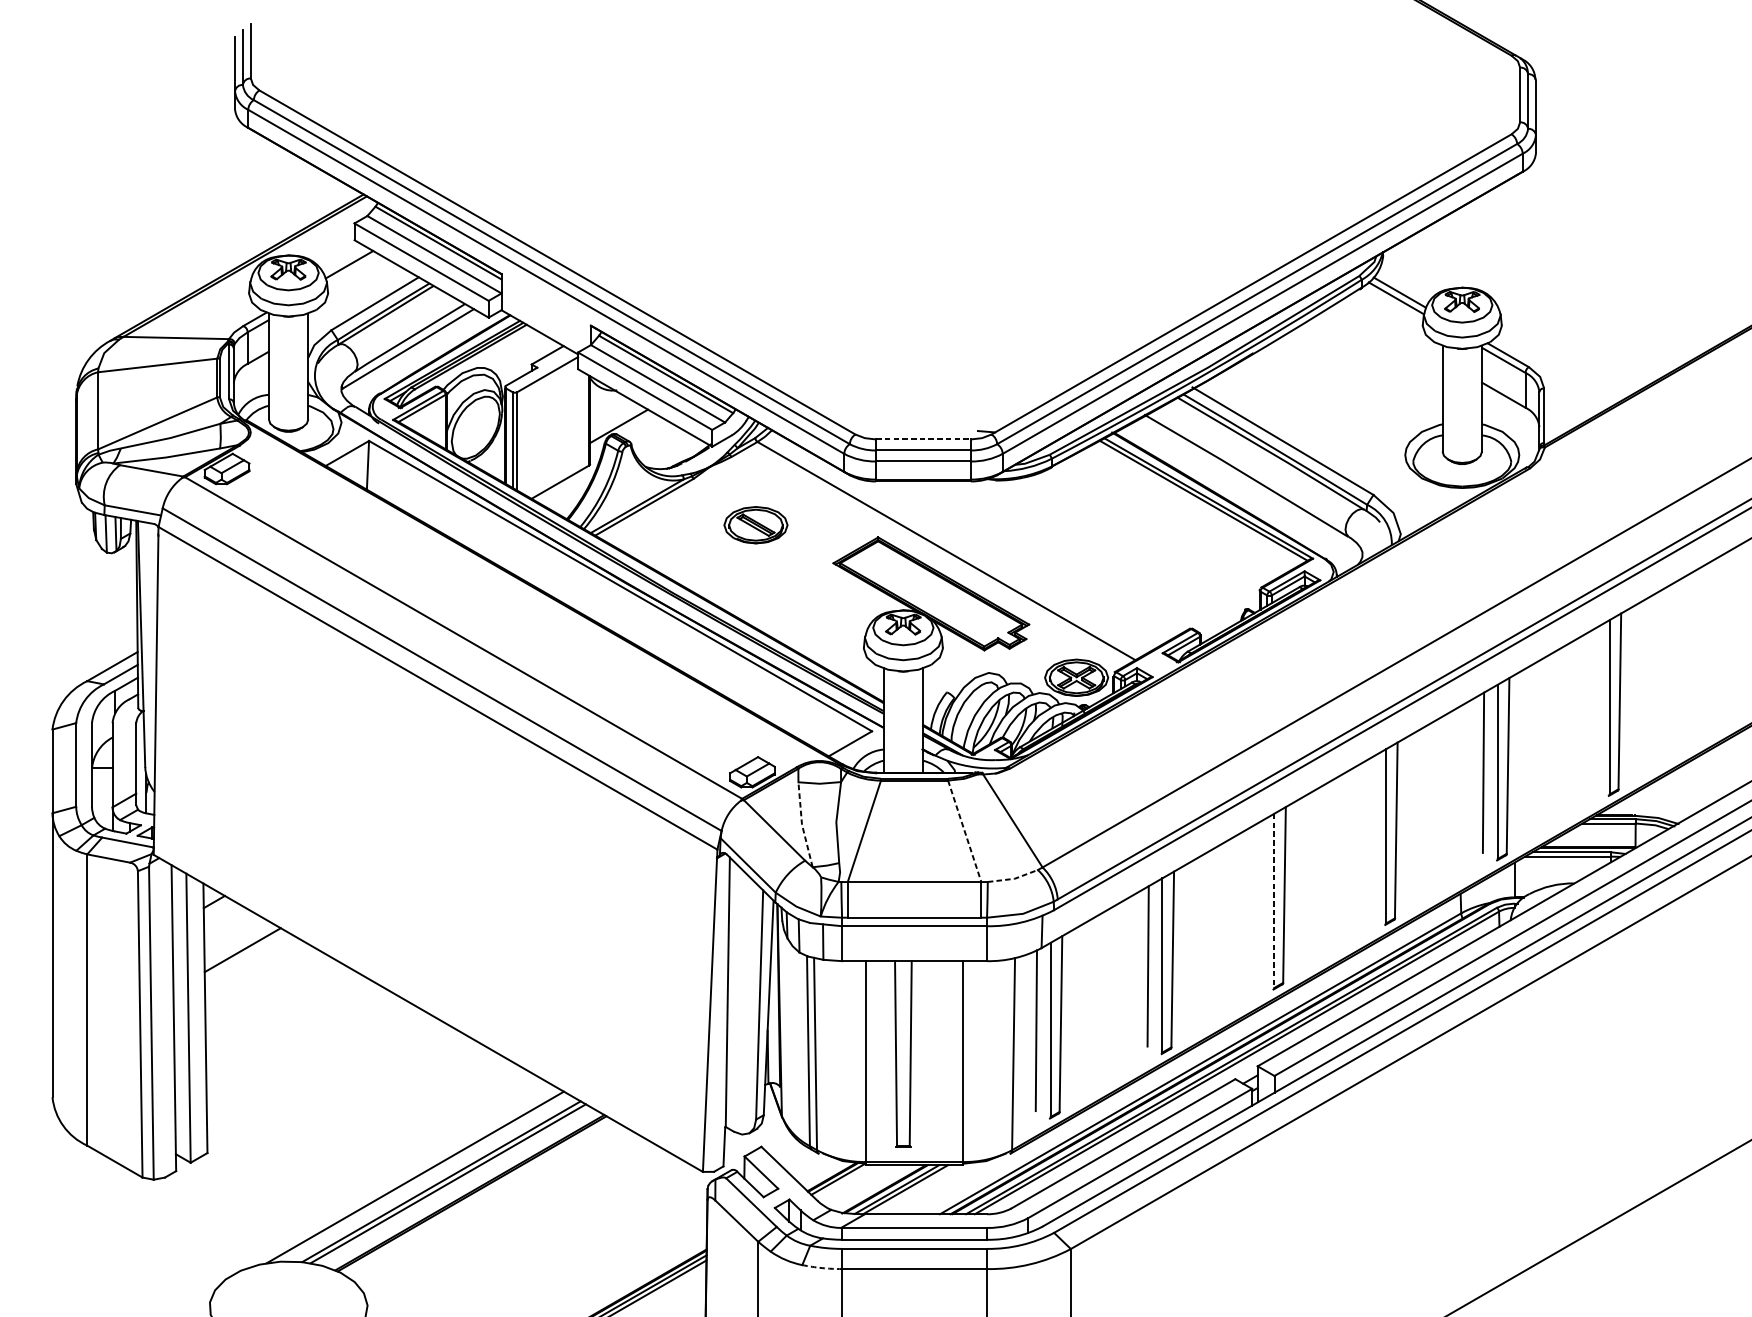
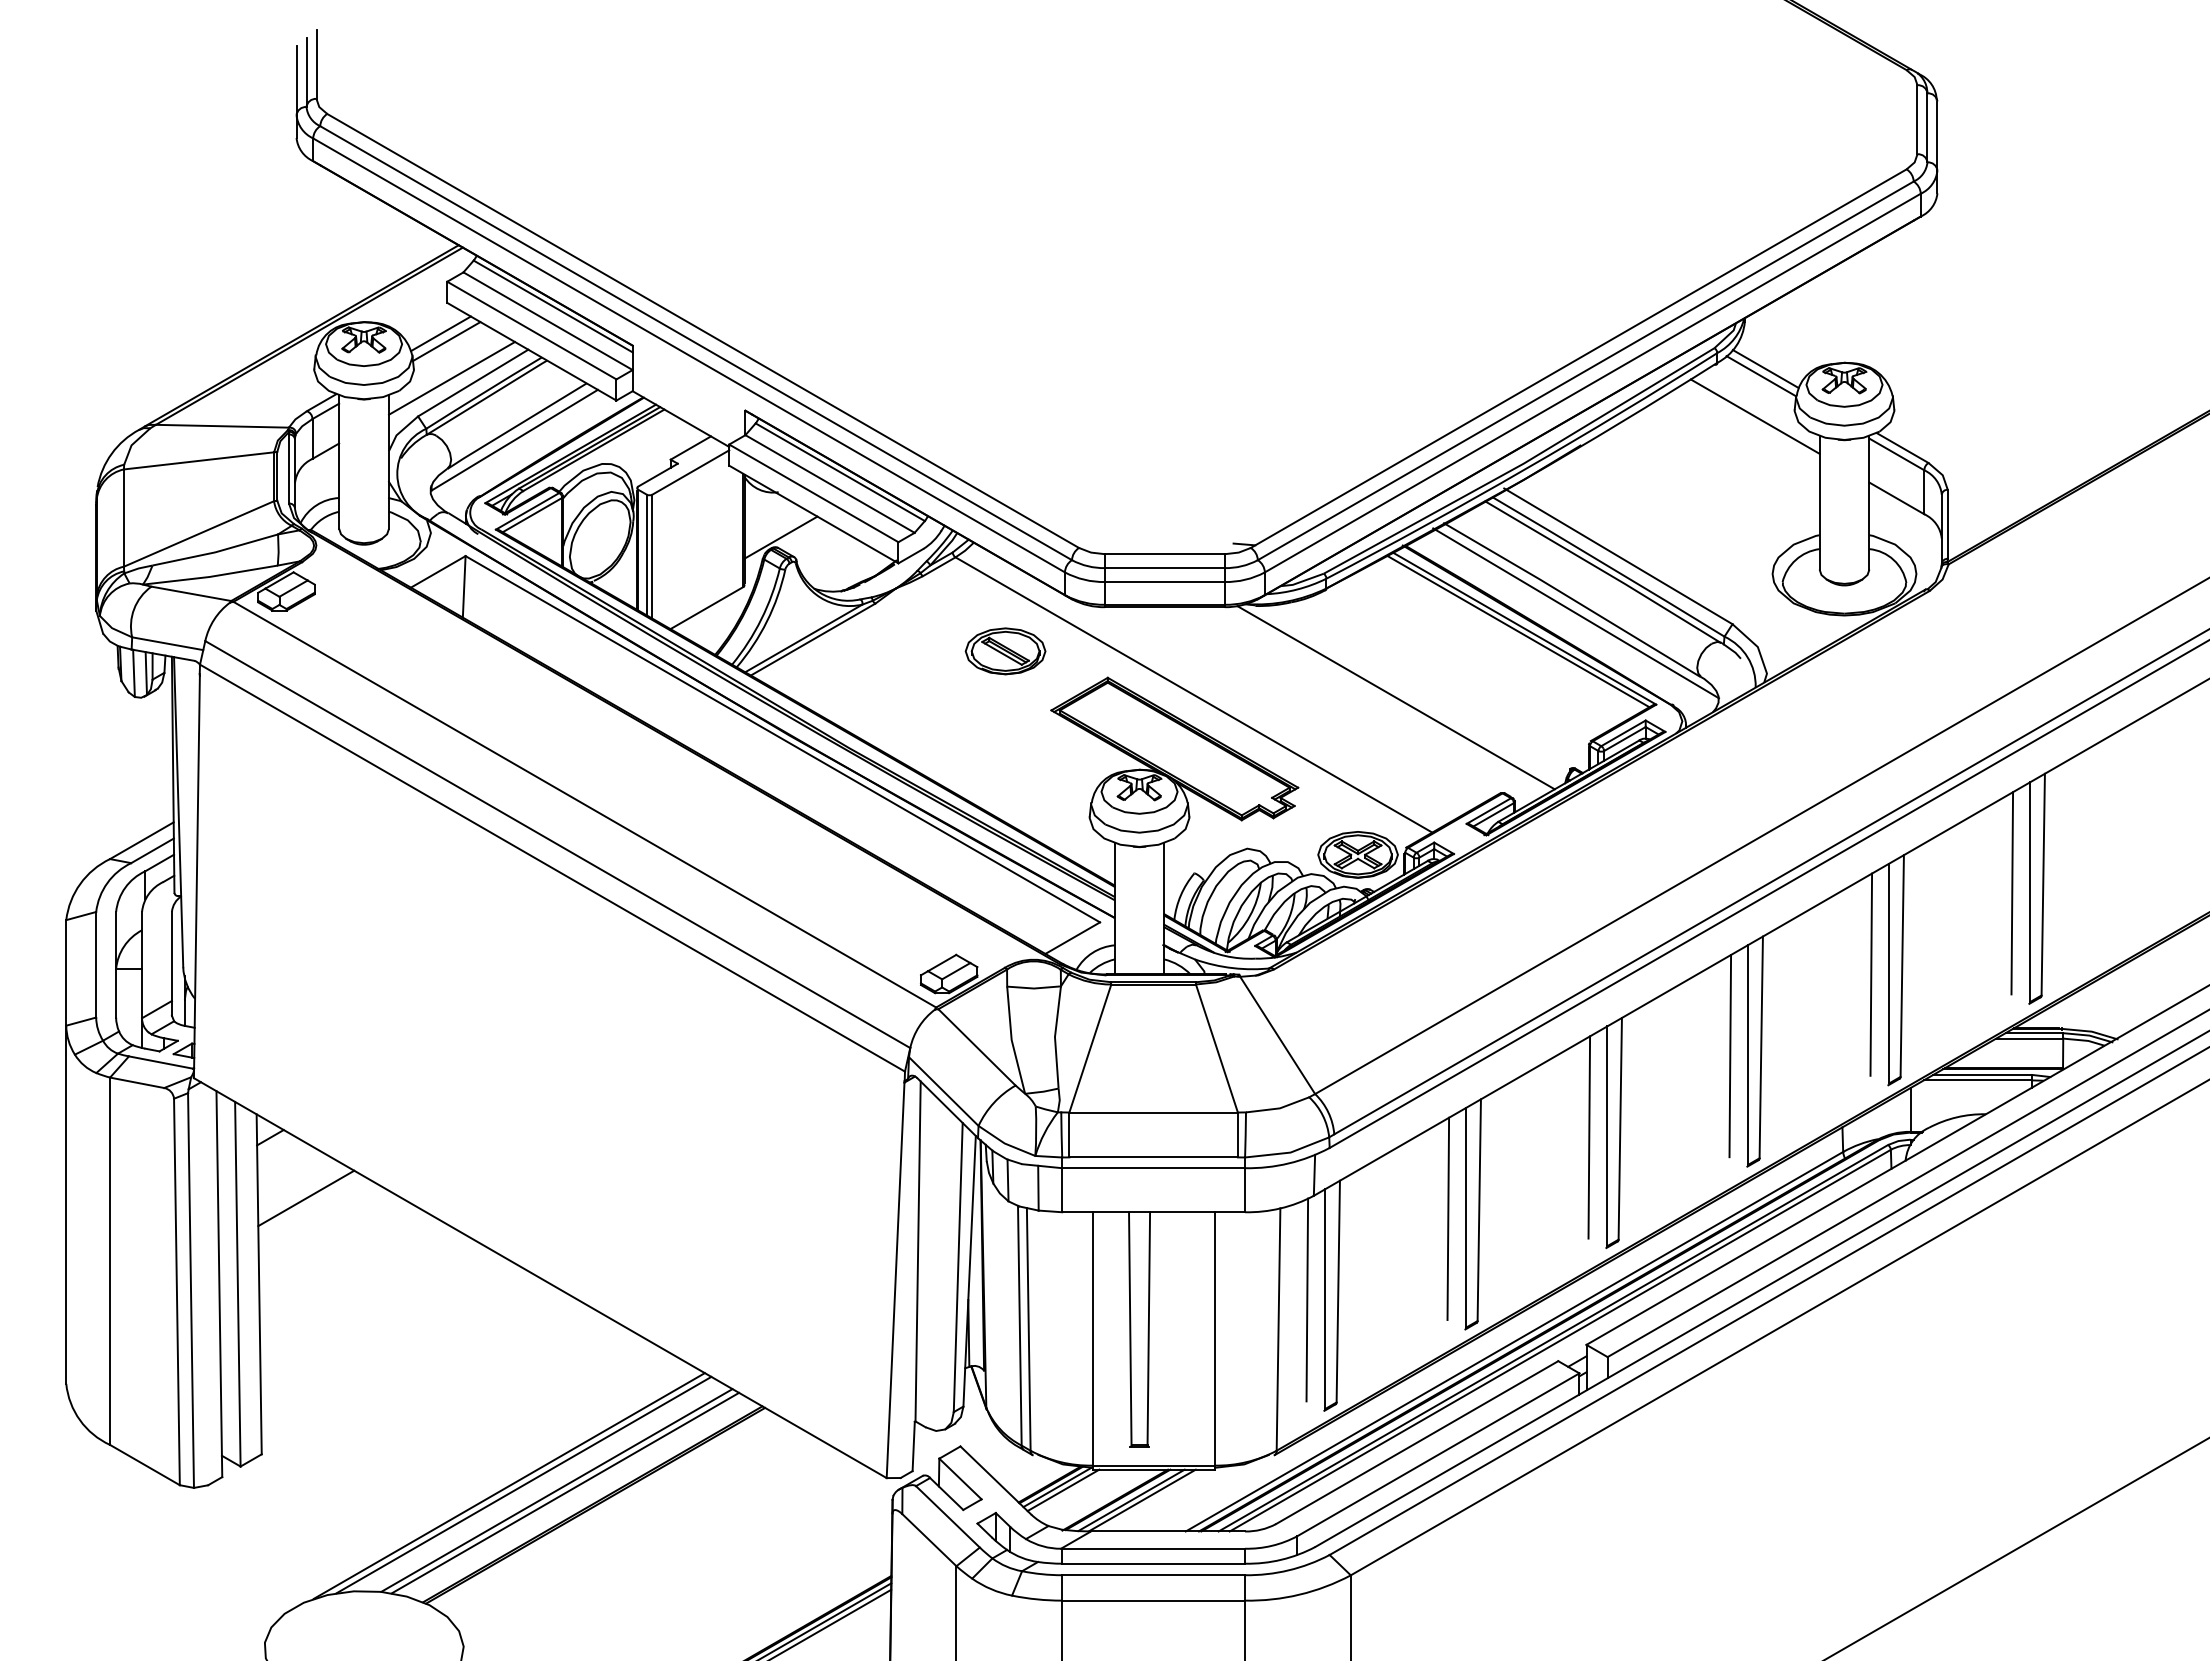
line: (353, 270) -> (446, 341), added
line: (358, 300) -> (452, 378), added
line: (1390, 330) -> (1754, 416), added
line: (923, 439) -> (1164, 554), dashed -> solid
line: (1249, 486) -> (1576, 613), added
part: (755, 525) -> (1005, 651), moved
line: (1106, 553) -> (1395, 697), added
line: (1595, 708) -> (2012, 893), added
line: (801, 824) -> (1011, 1040), dashed -> solid
line: (965, 831) -> (1217, 1048), dashed -> solid
line: (1371, 836) -> (1730, 1055), added
line: (1014, 878) -> (1279, 1108), dashed -> solid
line: (1260, 901) -> (1589, 1137), added
line: (1274, 901) -> (1607, 1136), dashed -> solid
line: (403, 1177) -> (508, 1485), added
line: (843, 1181) -> (1063, 1490), added
arc: (822, 1268) -> (1037, 1599), dashed -> solid

